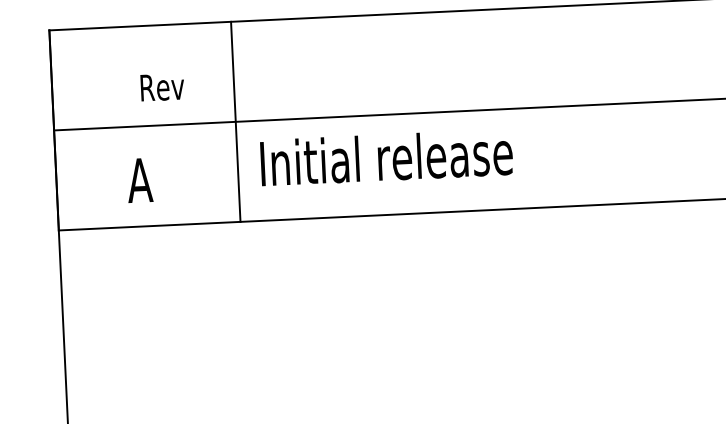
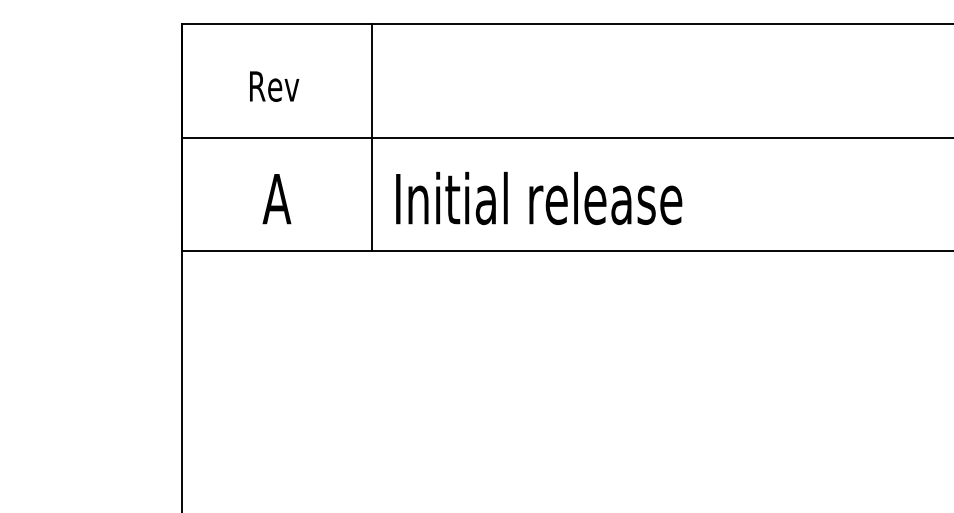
text: (162, 87) -> (274, 86), moved
line: (235, 121) -> (371, 137), moved
text: (387, 157) -> (539, 198), moved

